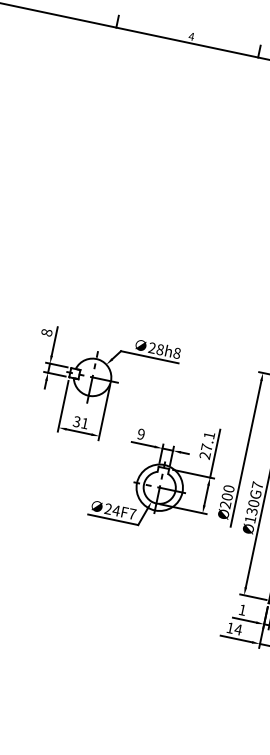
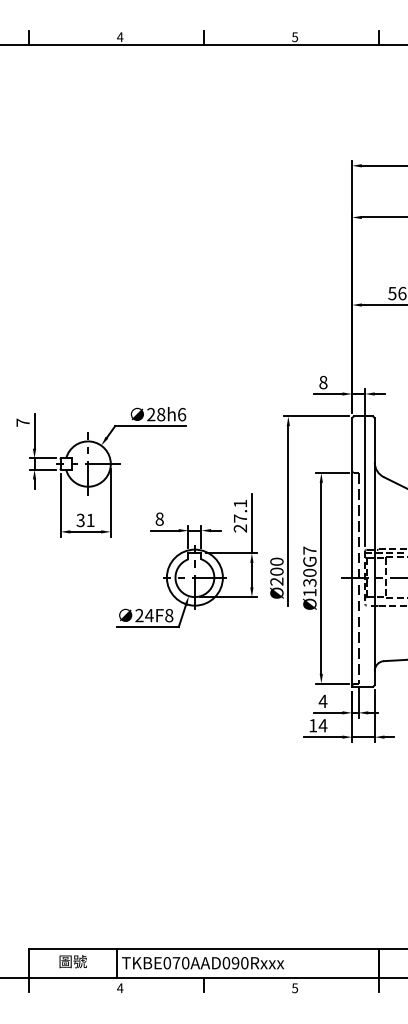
text: (46, 332) -> (22, 422), 8 -> 7
text: (177, 353) -> (182, 414), 28h8 -> 28h6
text: (141, 433) -> (159, 518), 9 -> 8
text: (132, 514) -> (169, 615), 24F7 -> 24F8
text: (242, 610) -> (322, 701), 1 -> 4

